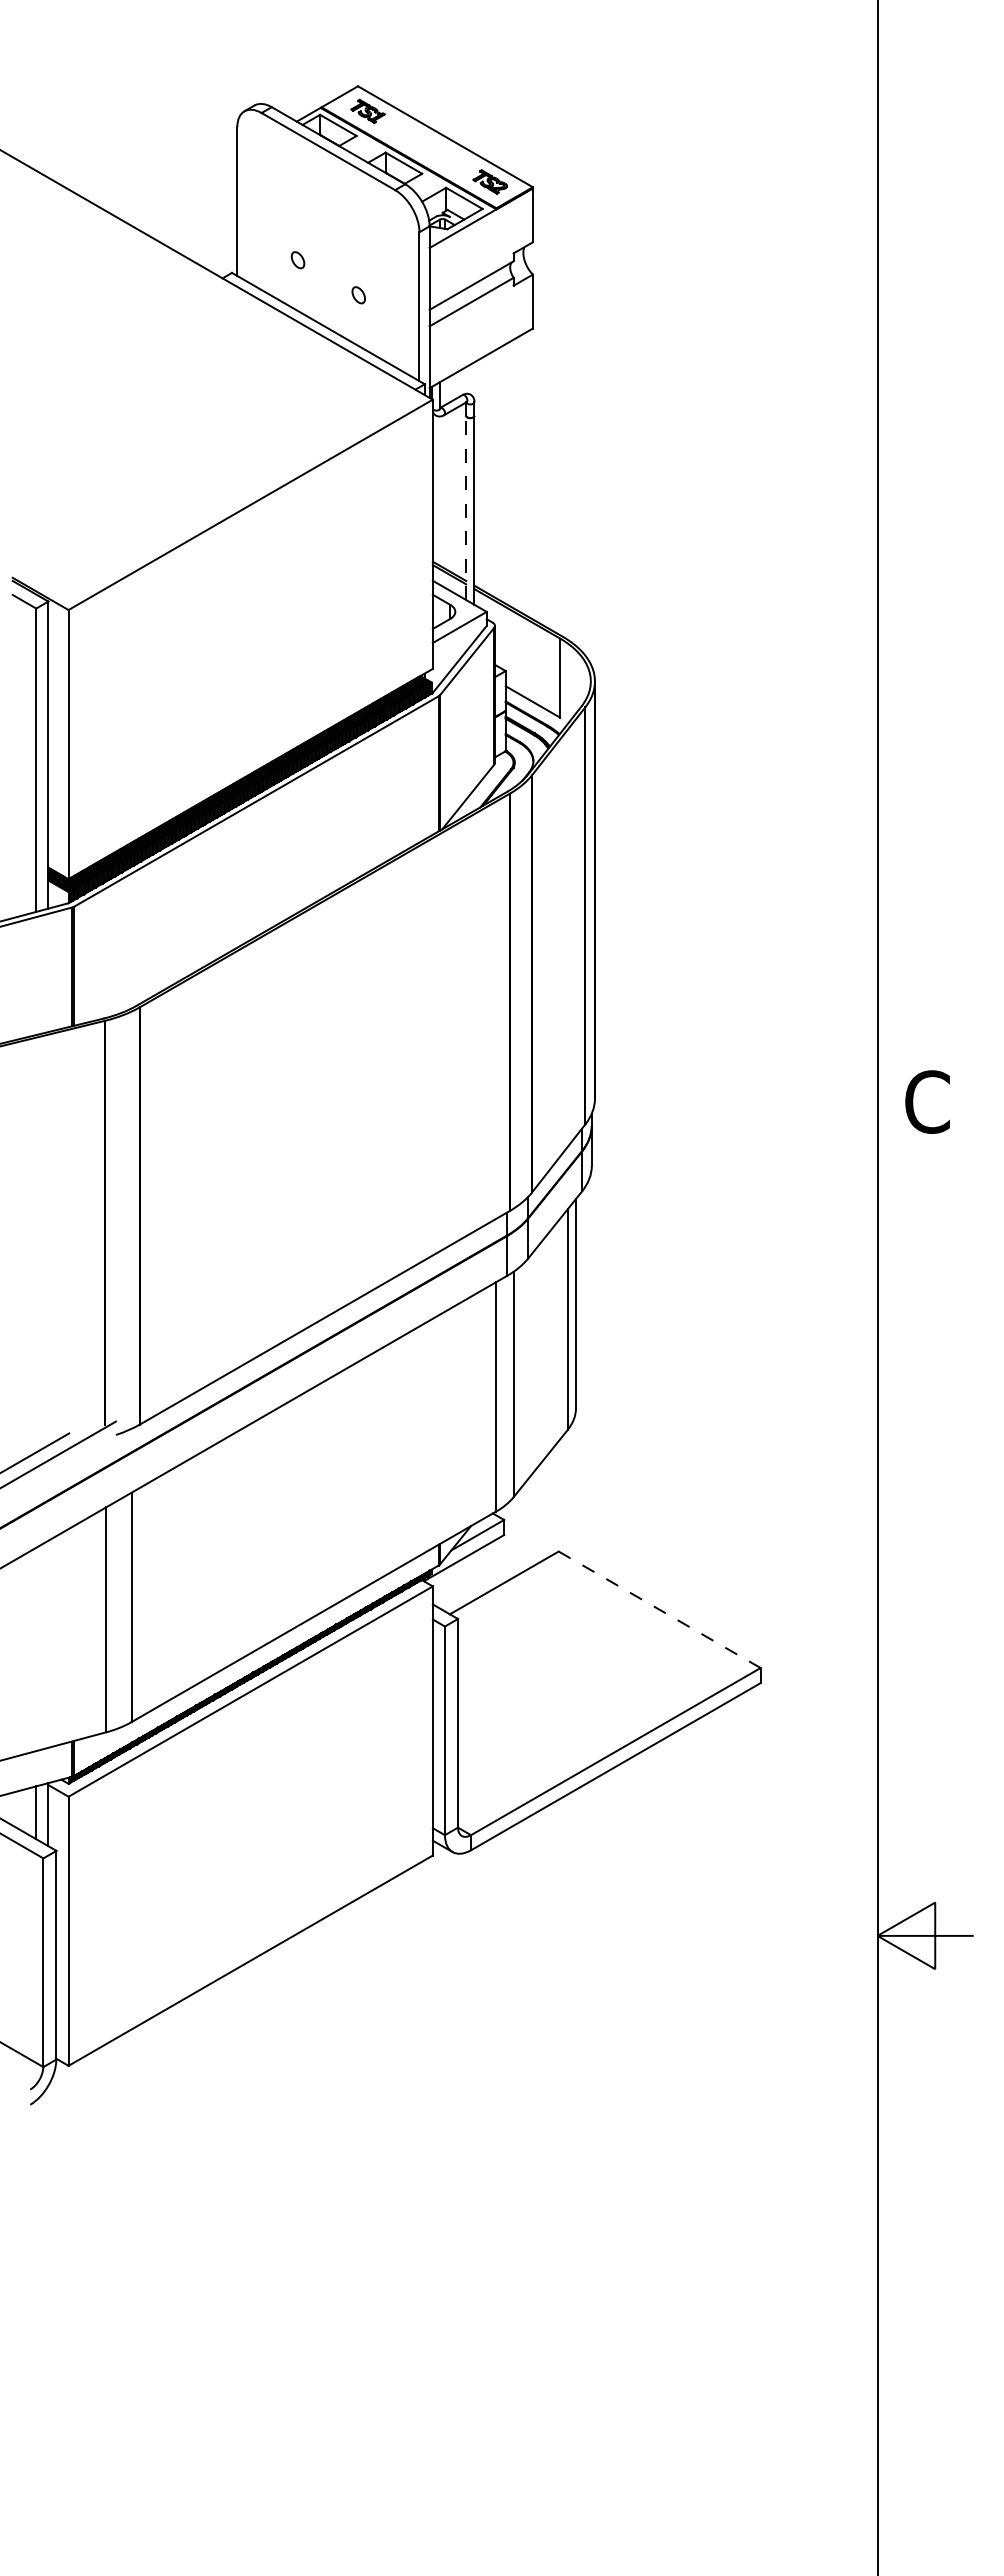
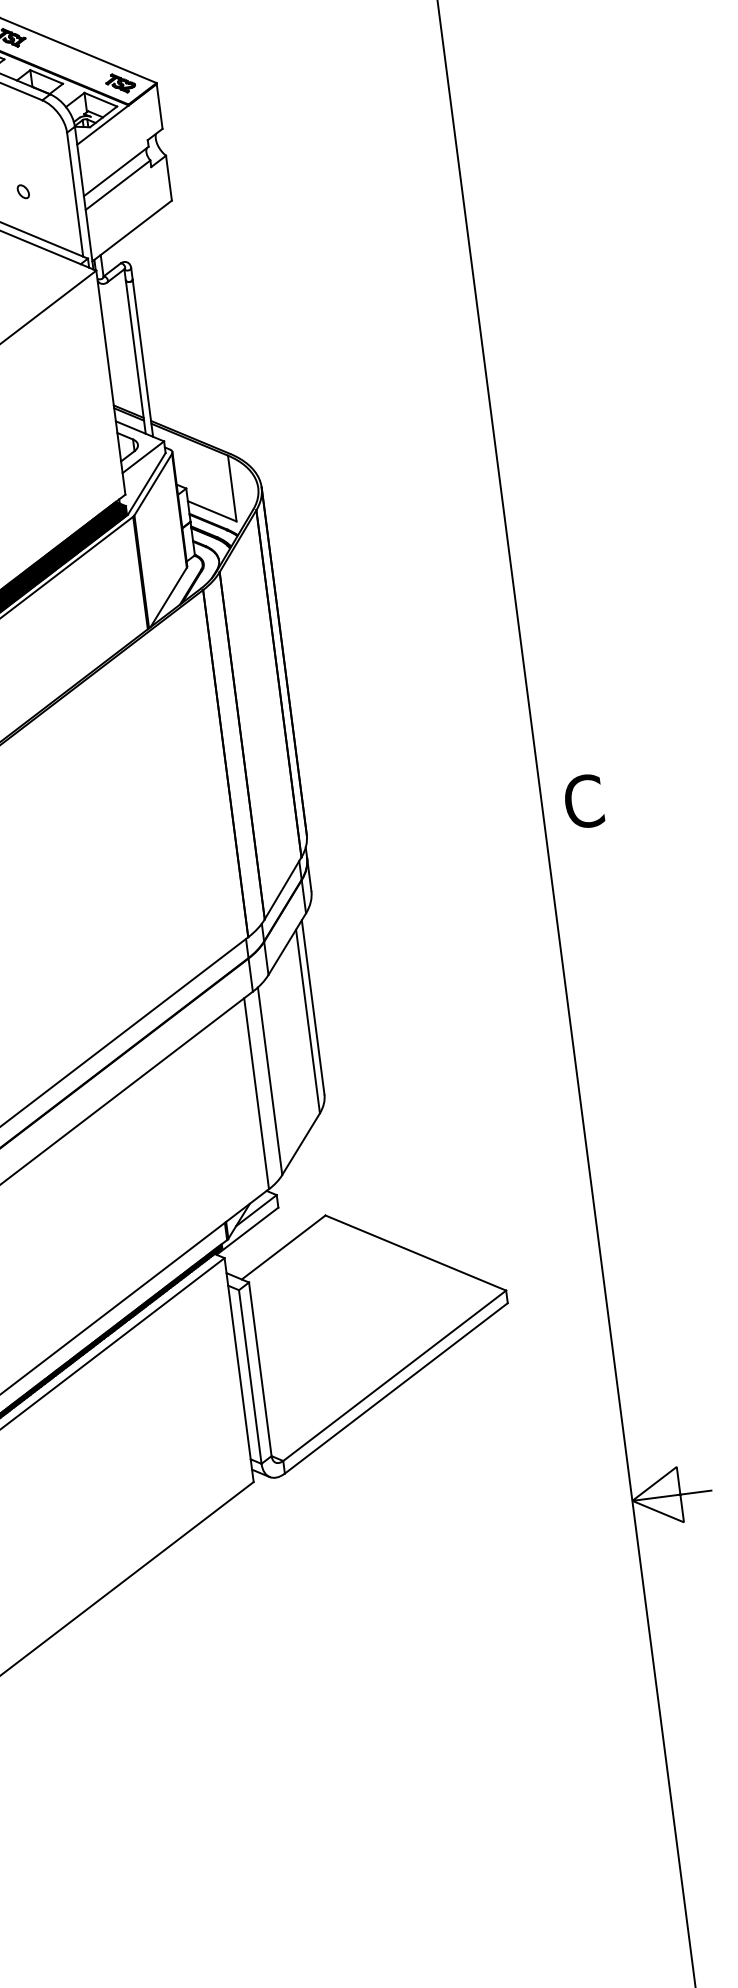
line: (466, 507) -> (135, 356), dashed -> solid
line: (659, 1609) -> (415, 1252), dashed -> solid

